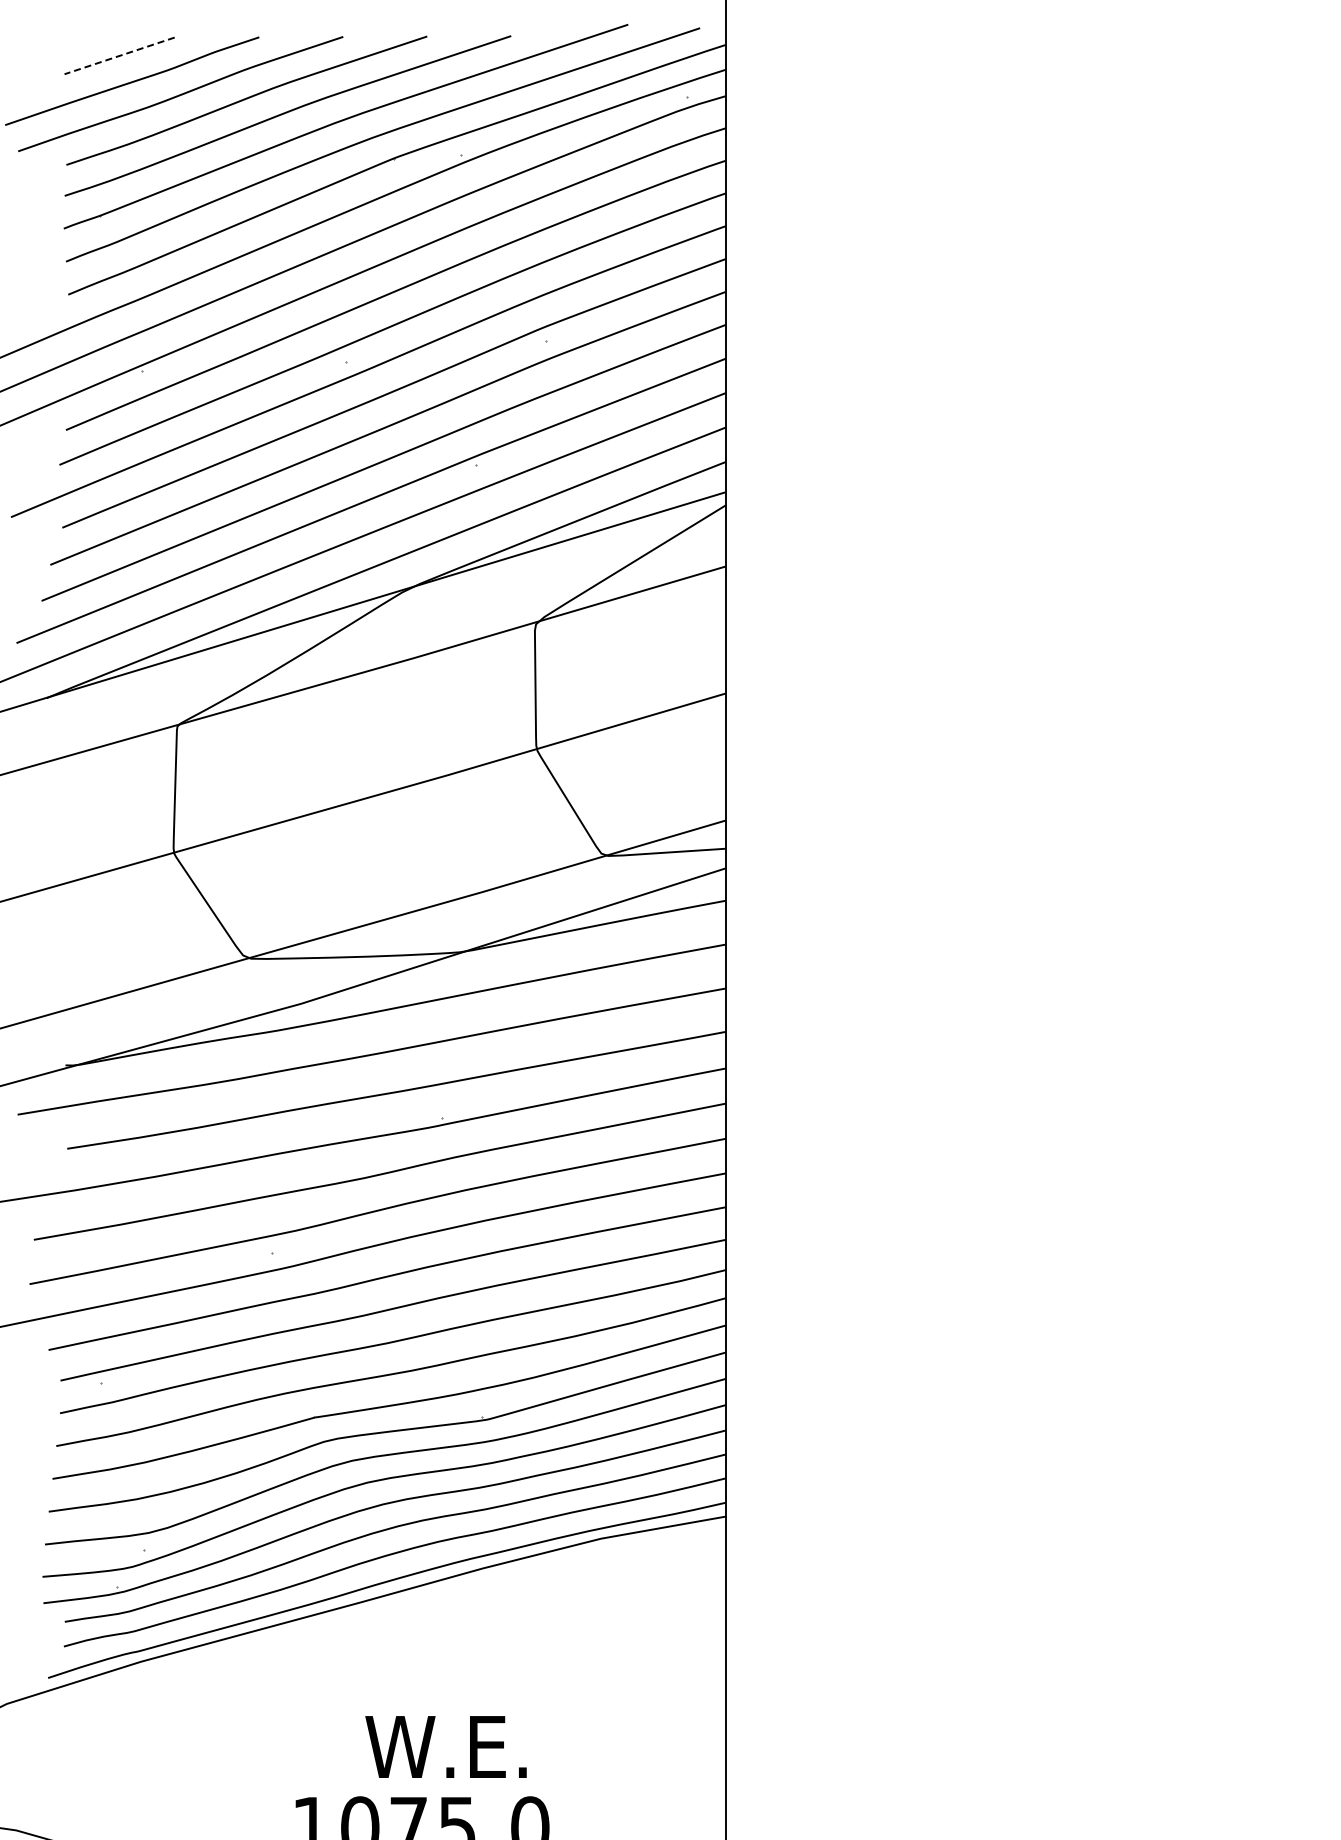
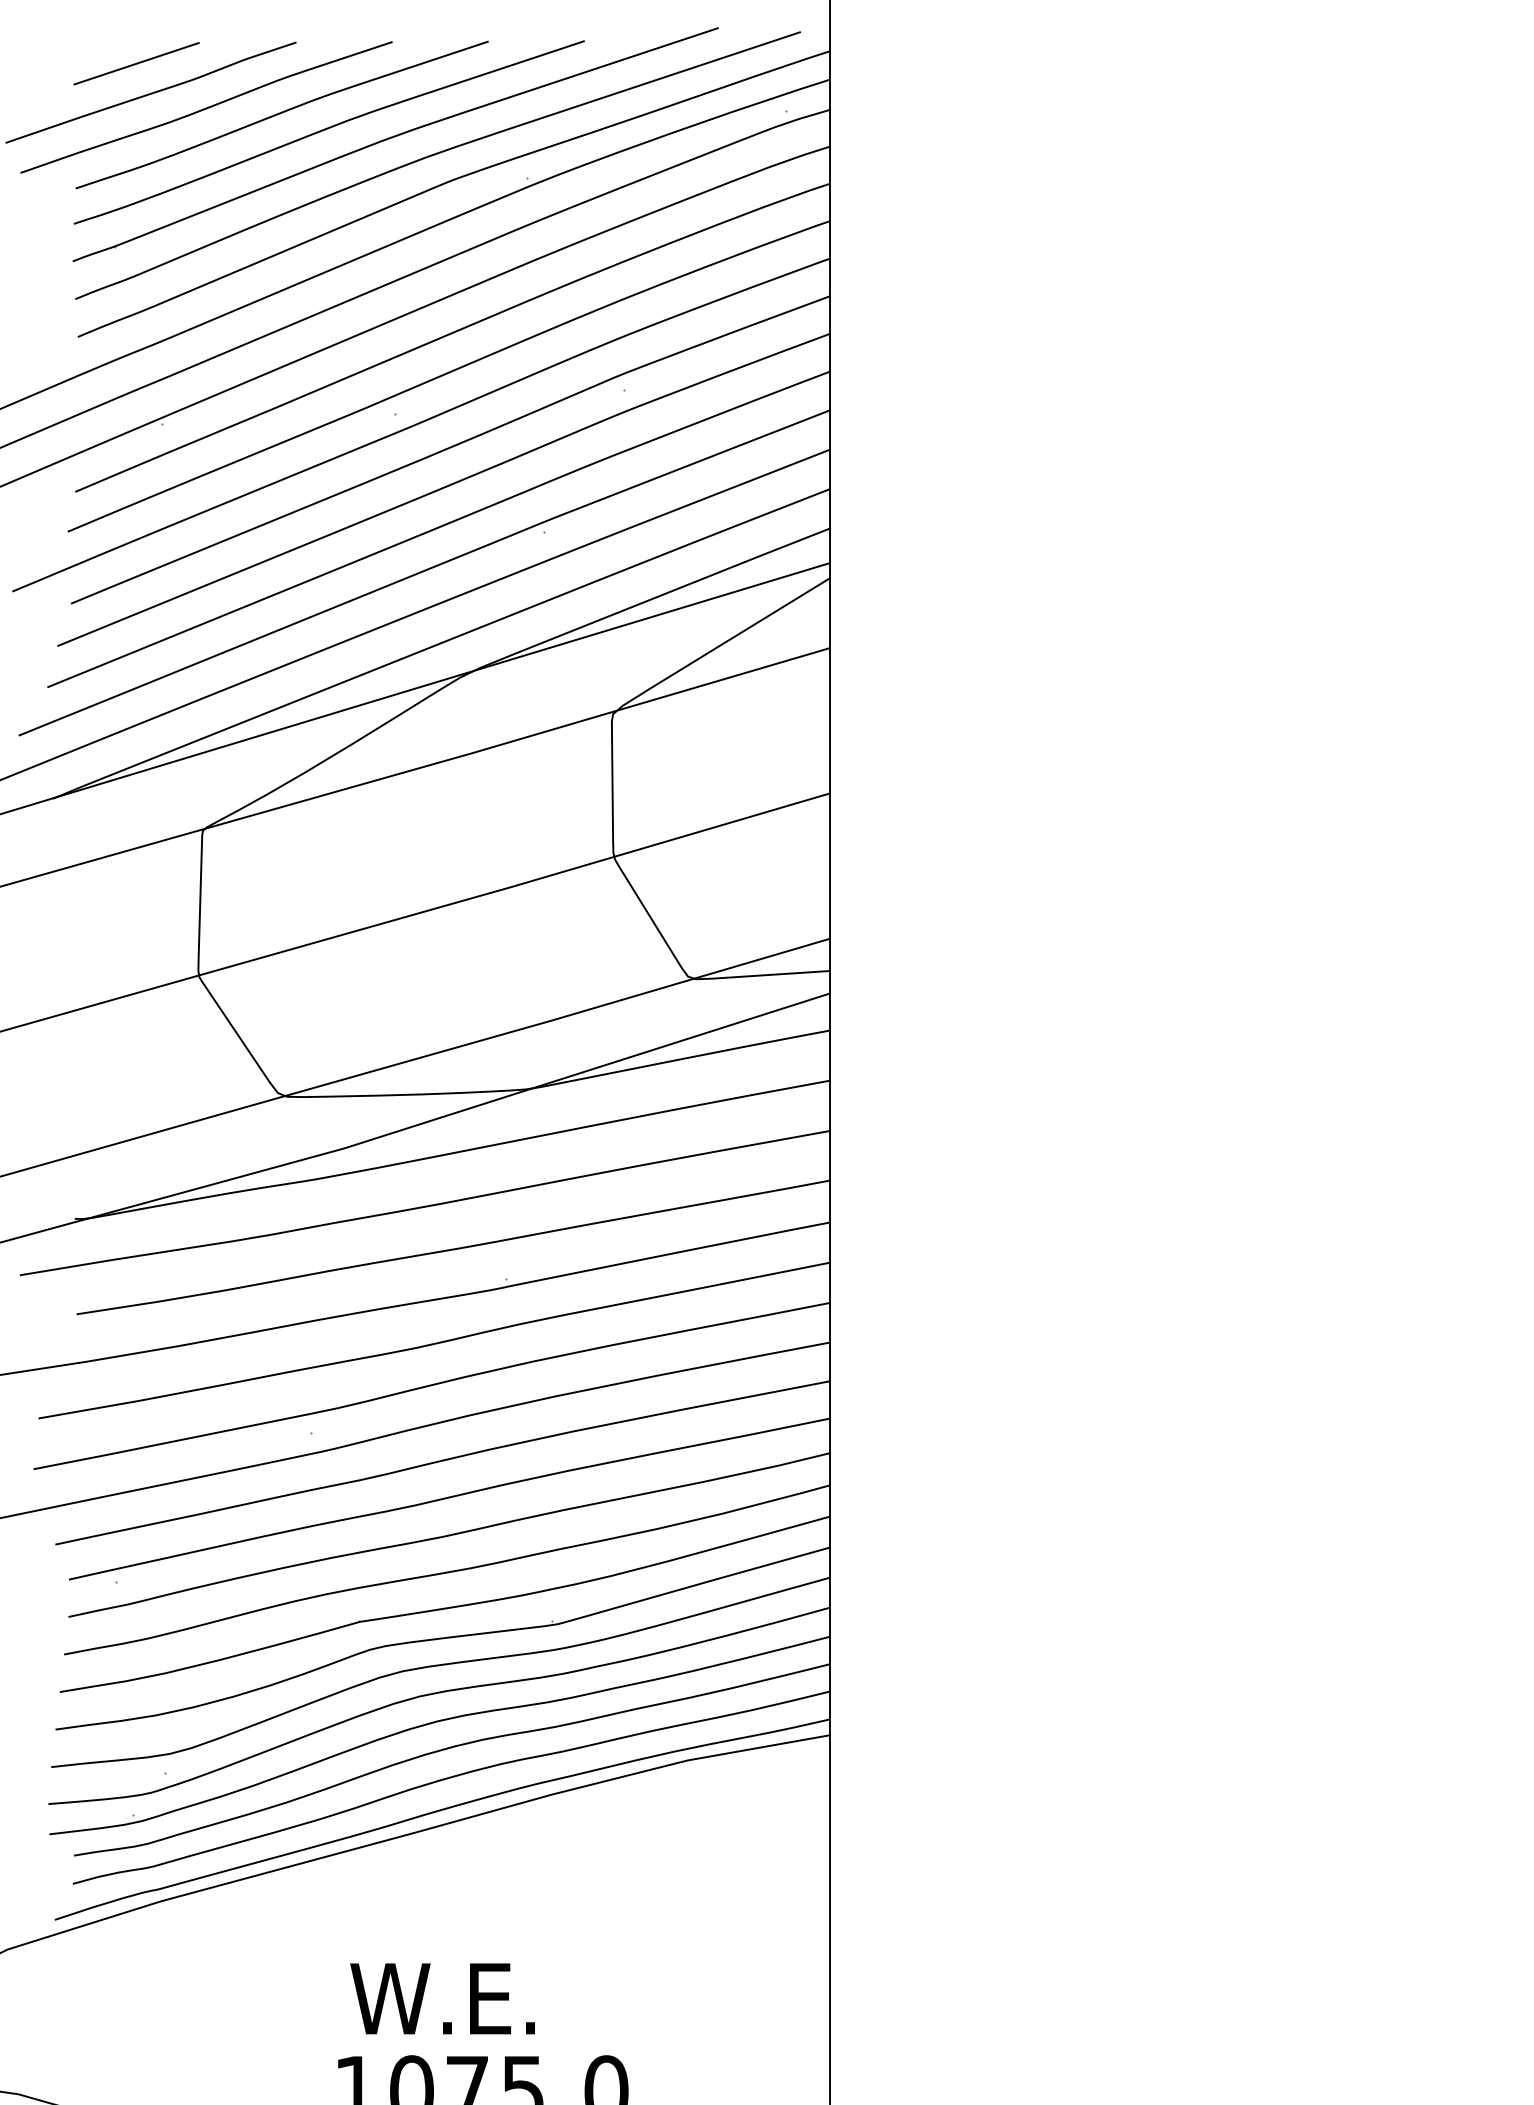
line: (119, 56) -> (136, 64), dashed -> solid
text: (445, 1746) -> (442, 1998), moved

